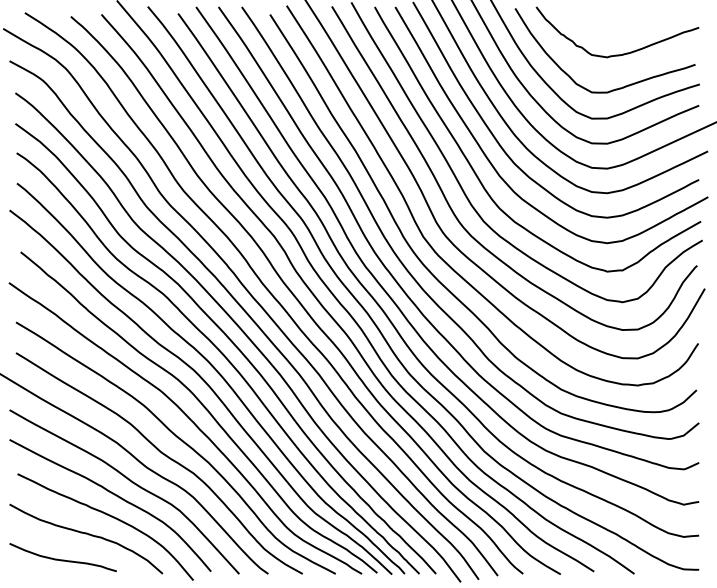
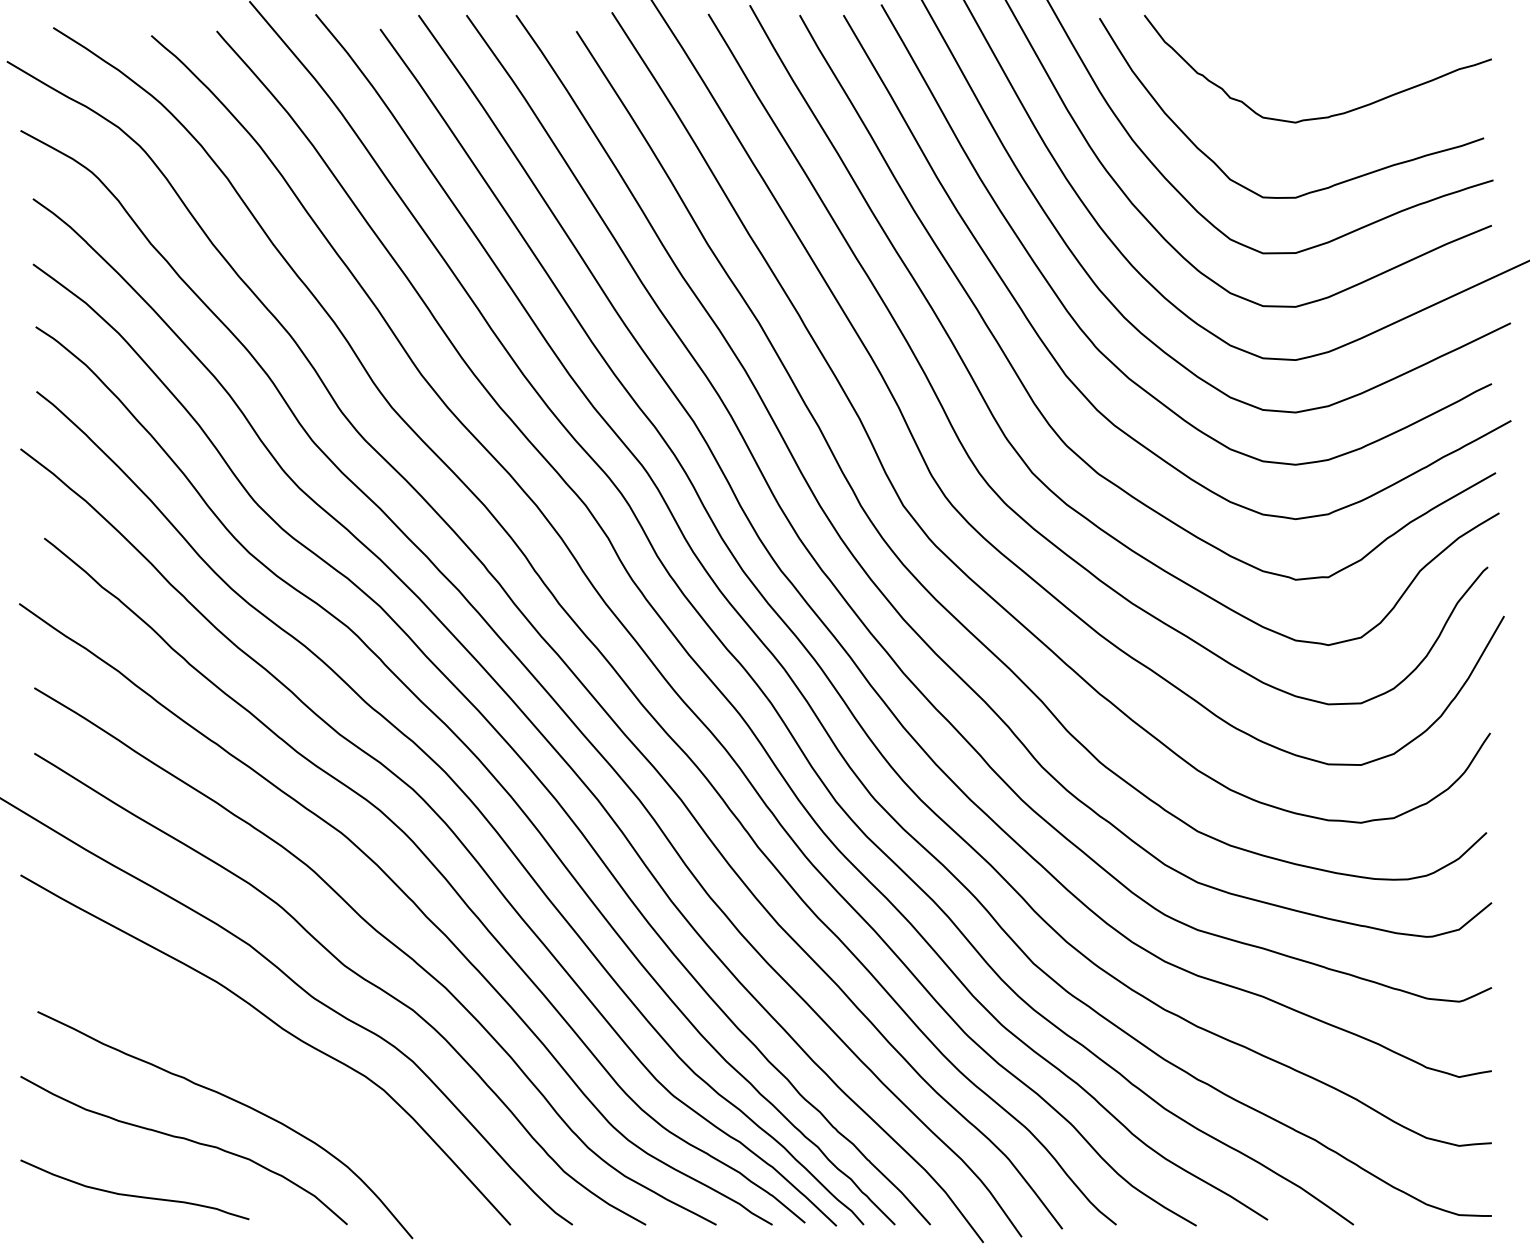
curve: (117, 497) -> (250, 1061), removed

